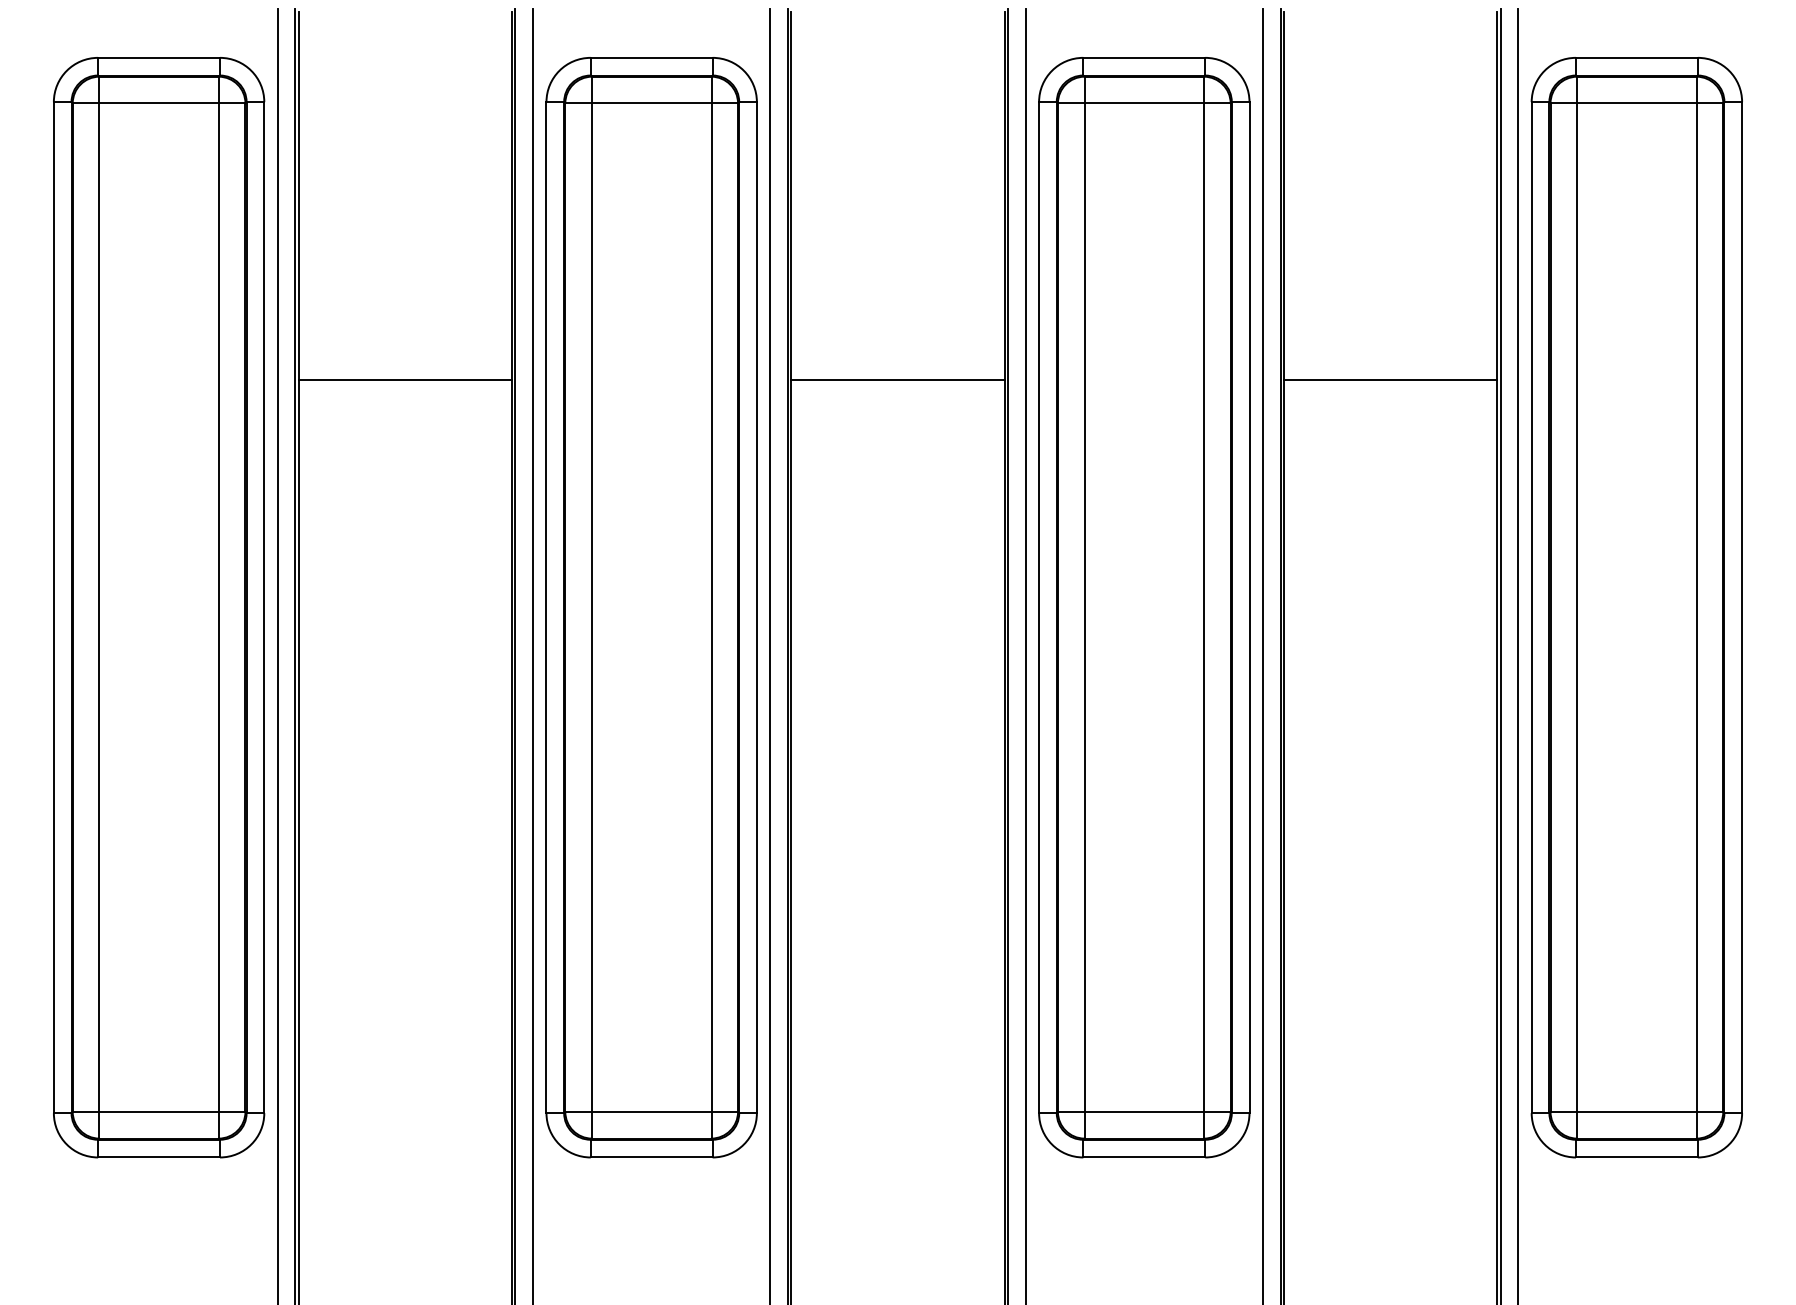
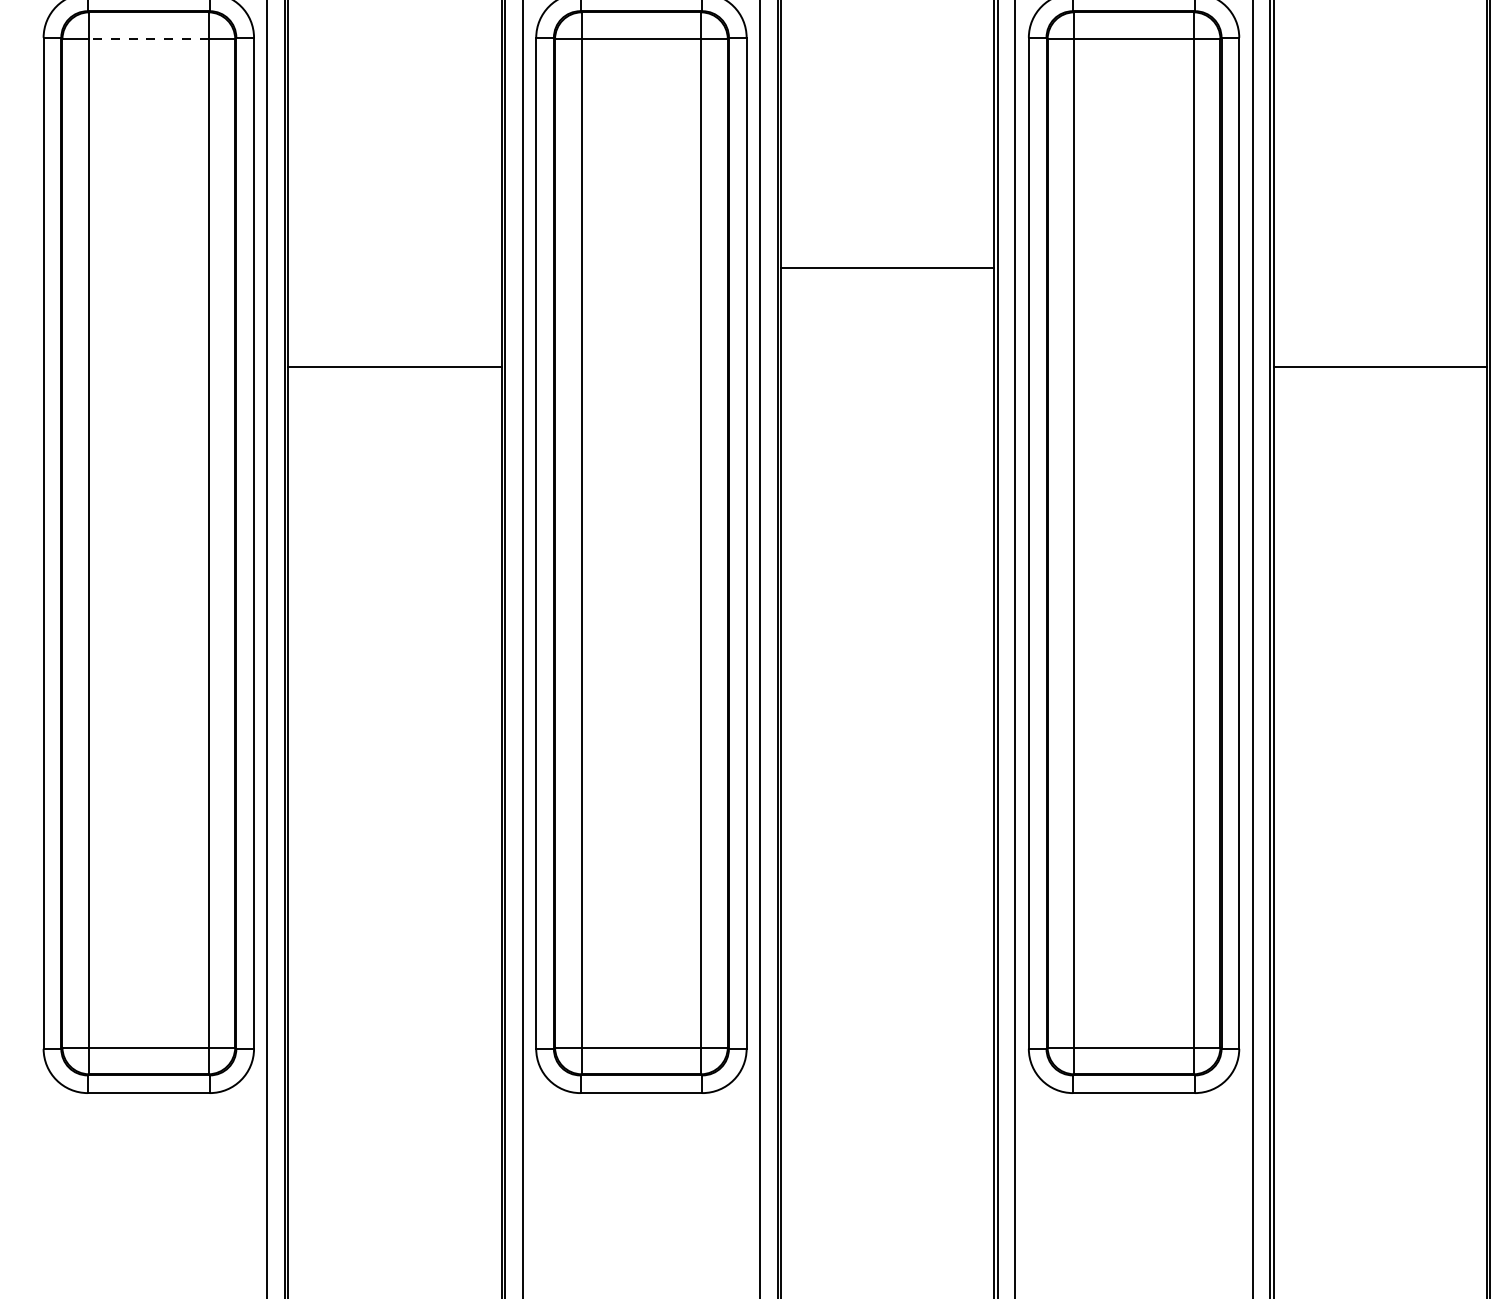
line: (159, 103) -> (149, 39), solid -> dashed
line: (405, 380) -> (395, 367), moved
line: (897, 380) -> (887, 268), moved
line: (1390, 380) -> (1380, 367), moved

